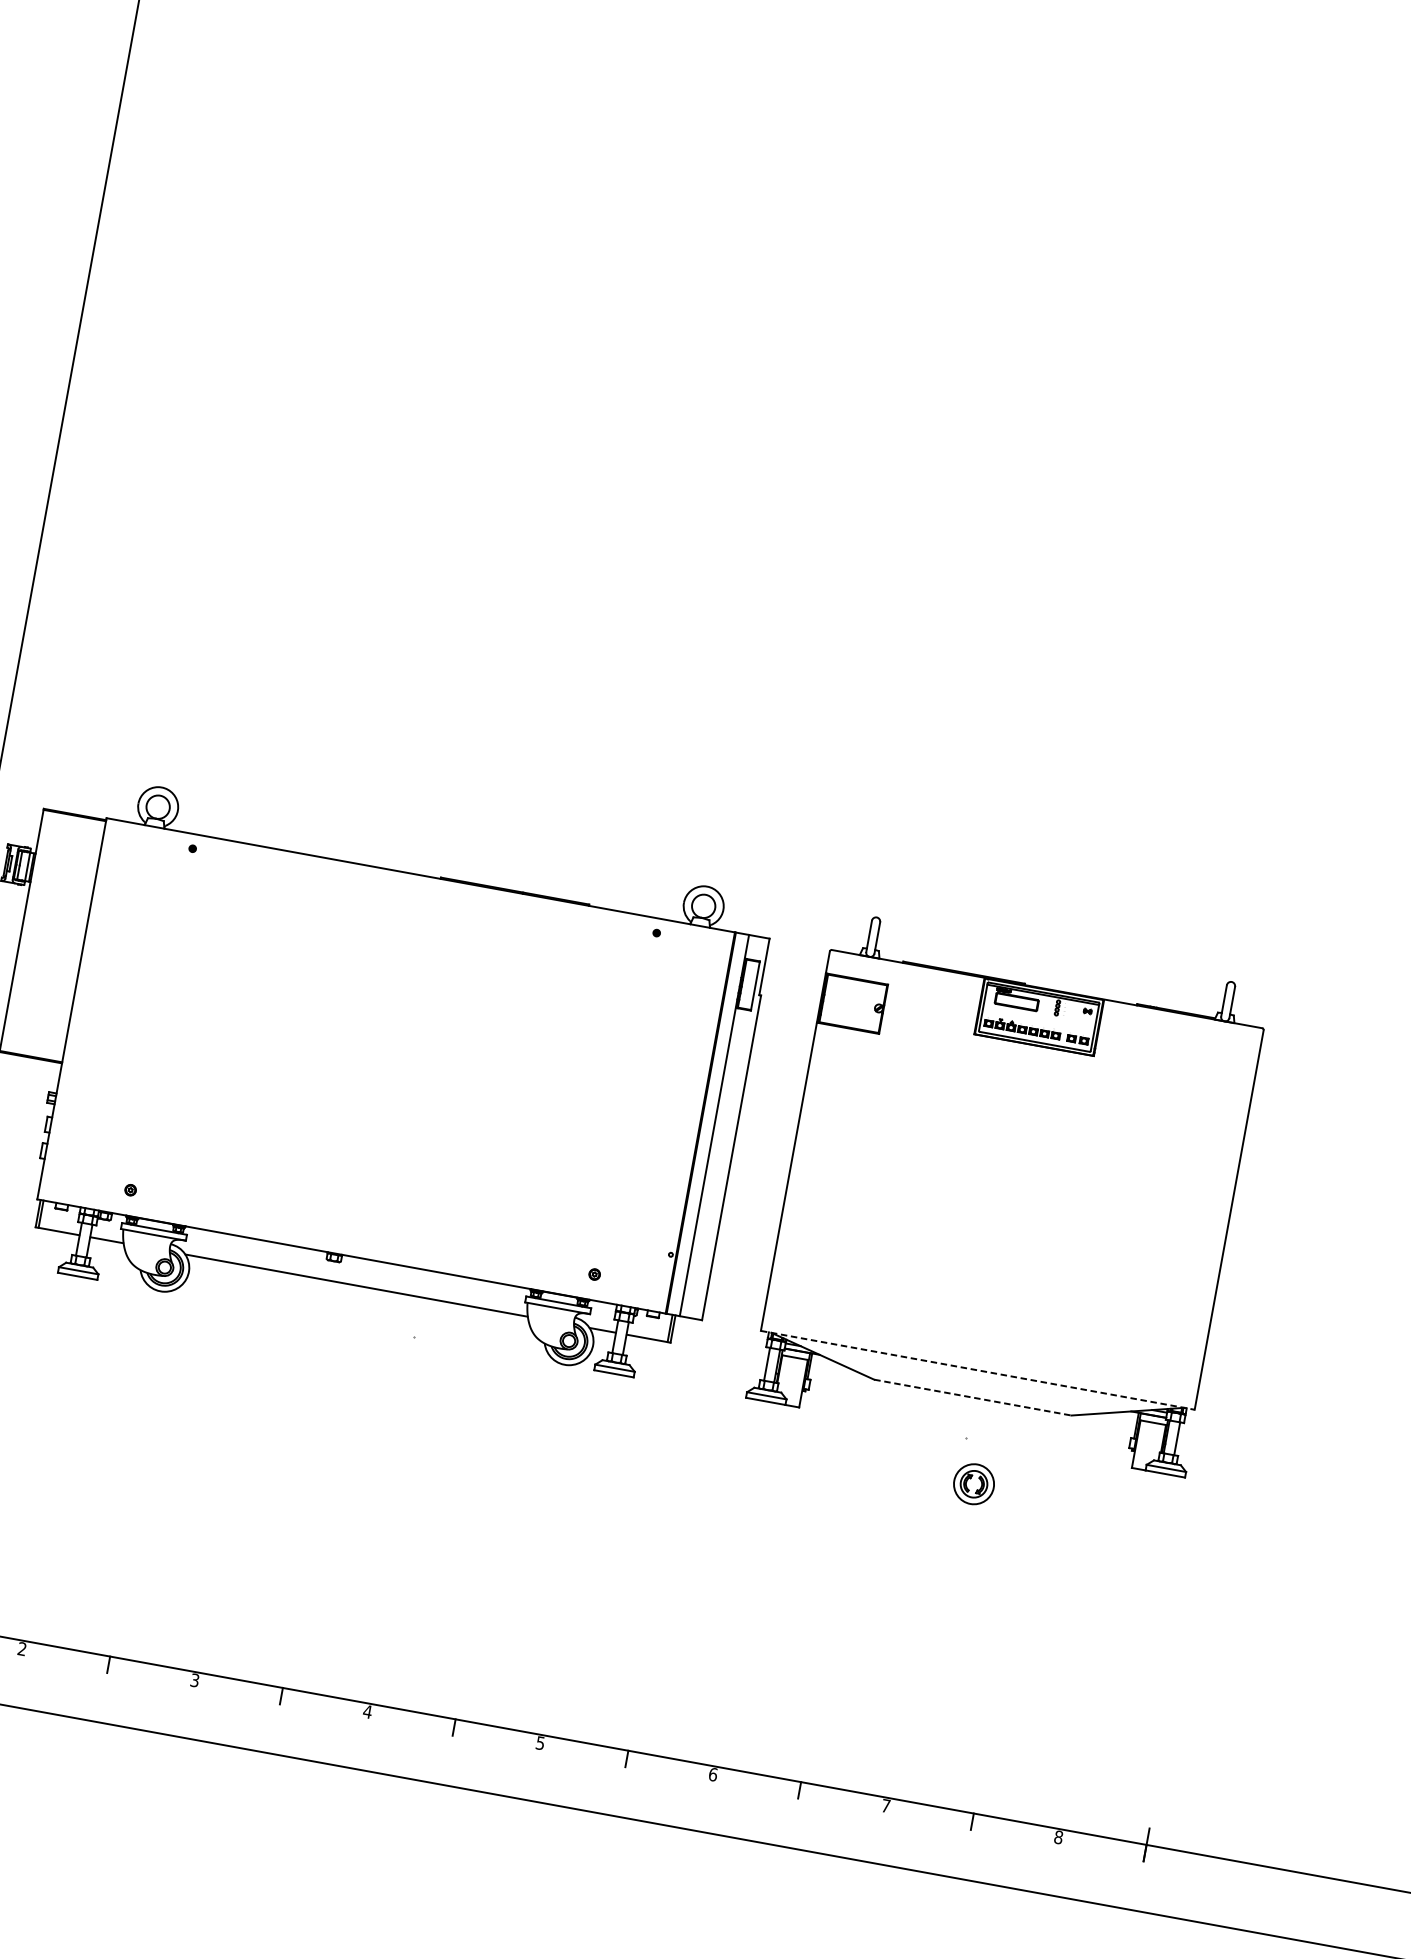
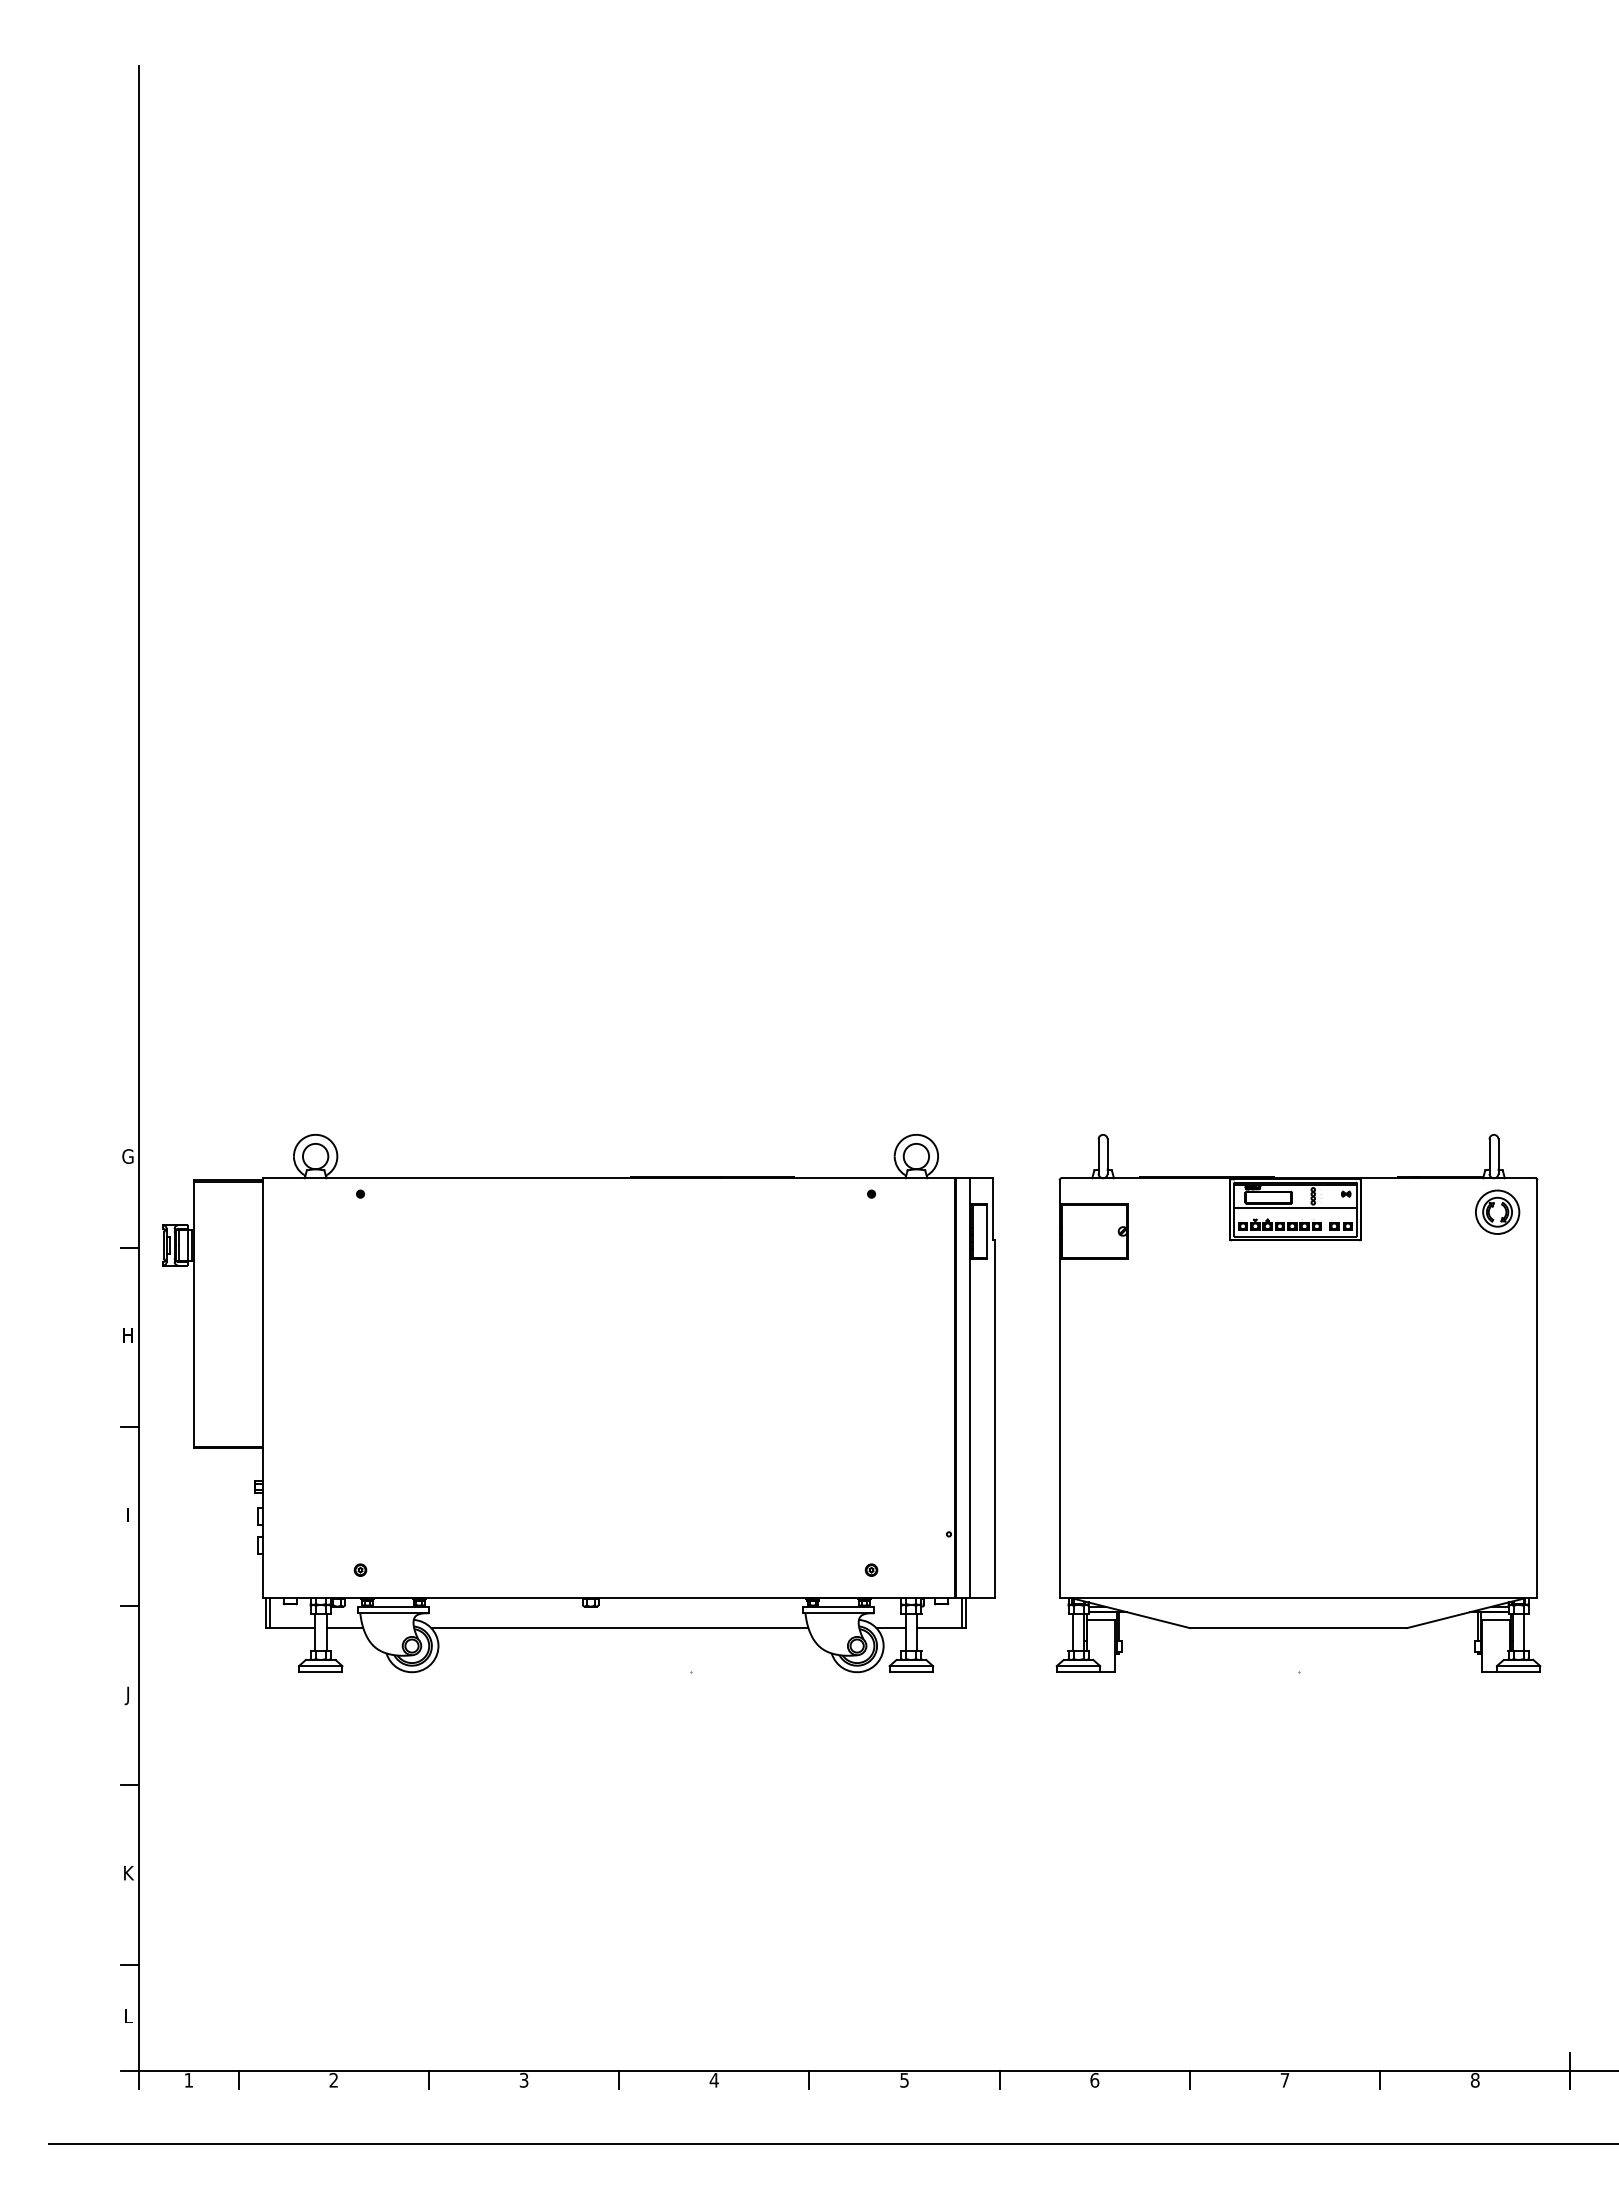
line: (1039, 1015) -> (1295, 1207), added
line: (977, 1370) -> (1298, 1598), dashed -> solid
line: (972, 1397) -> (1298, 1628), dashed -> solid
part: (974, 1483) -> (1497, 1211), moved

